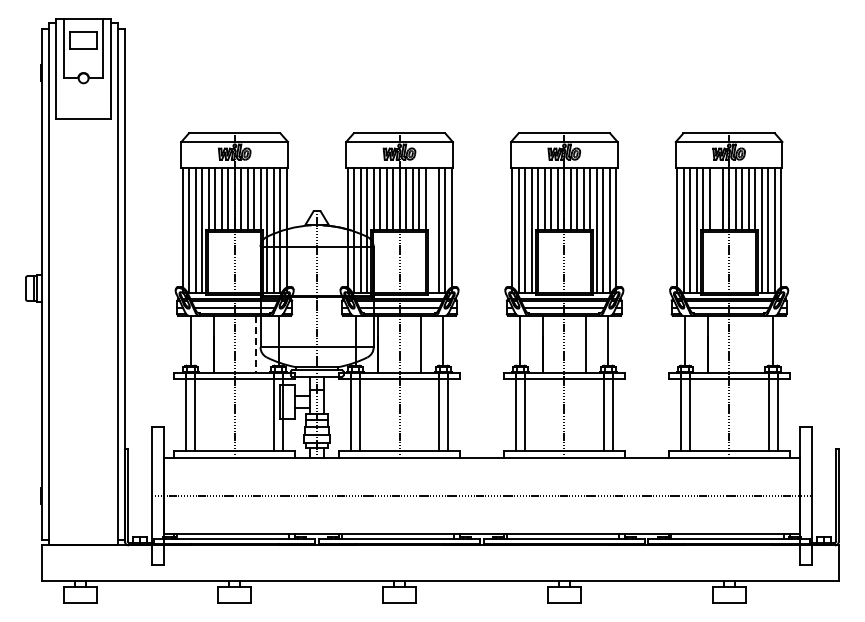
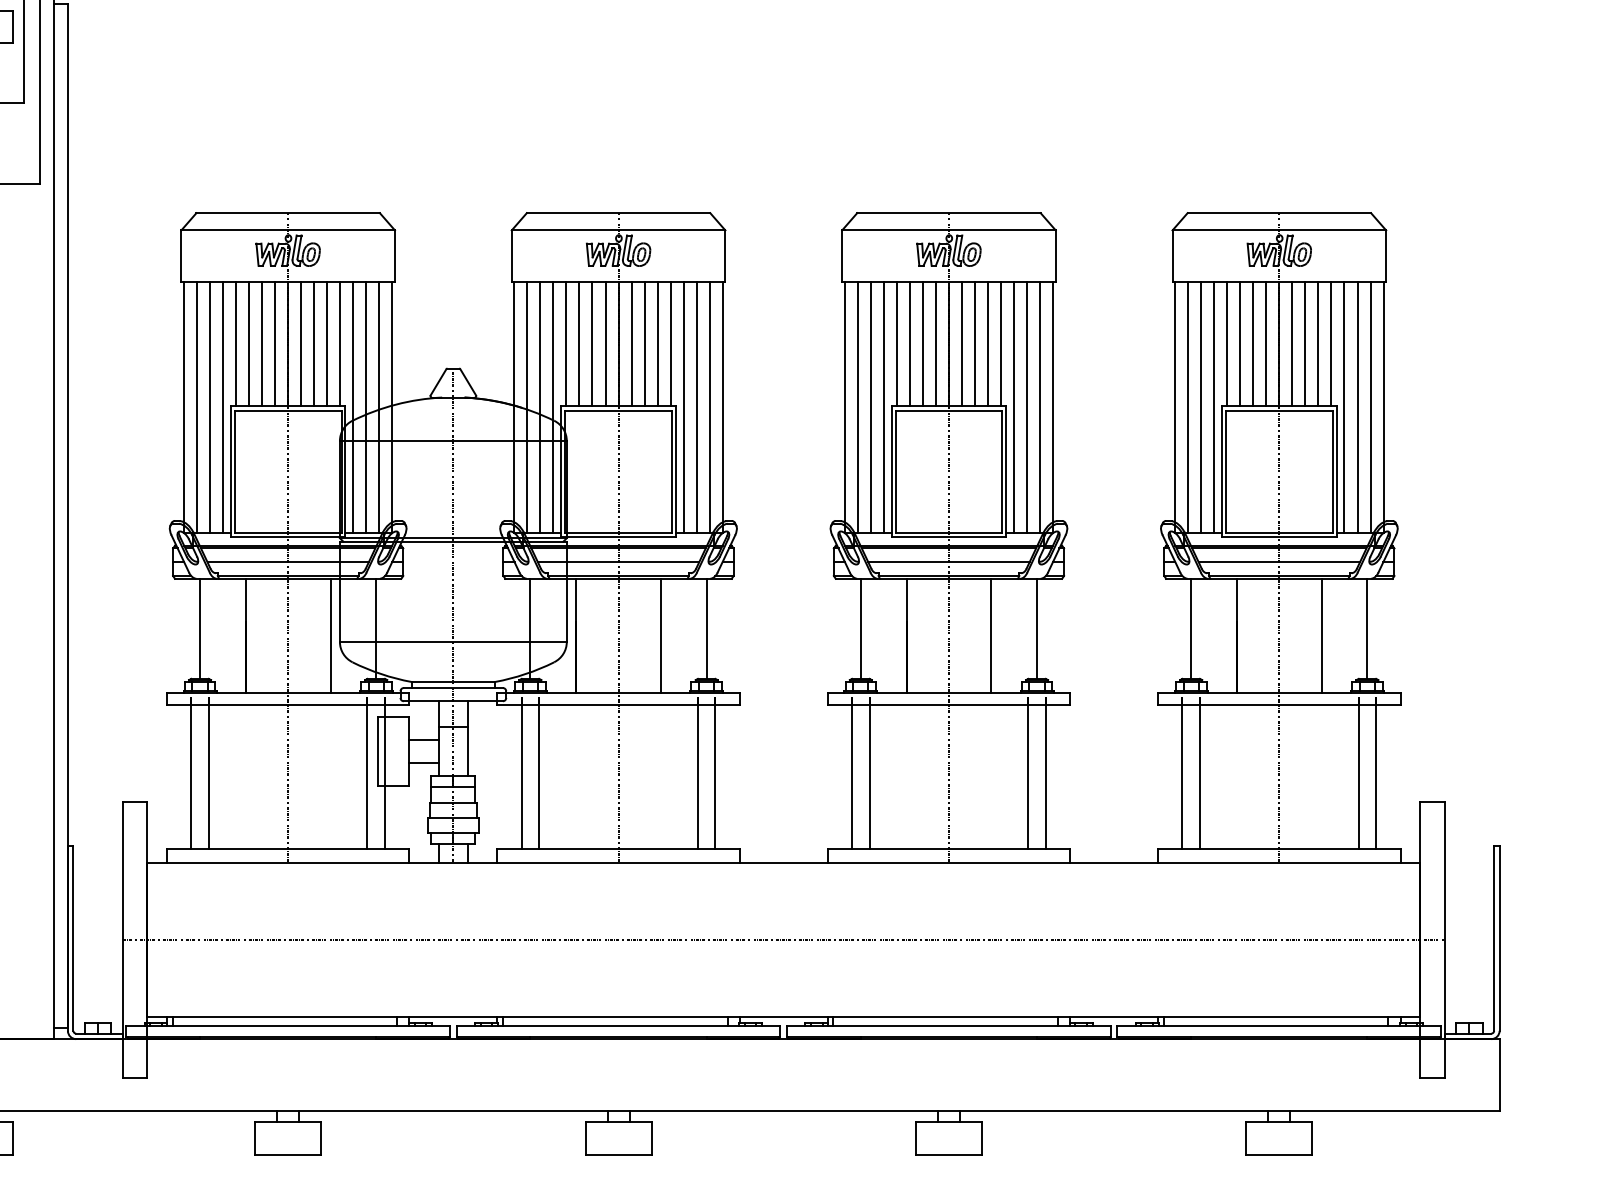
line: (716, 198) -> (1253, 343), added
line: (432, 229) -> (684, 405), added
line: (750, 343) -> (1322, 634), added
line: (255, 344) -> (329, 636), dashed -> solid

